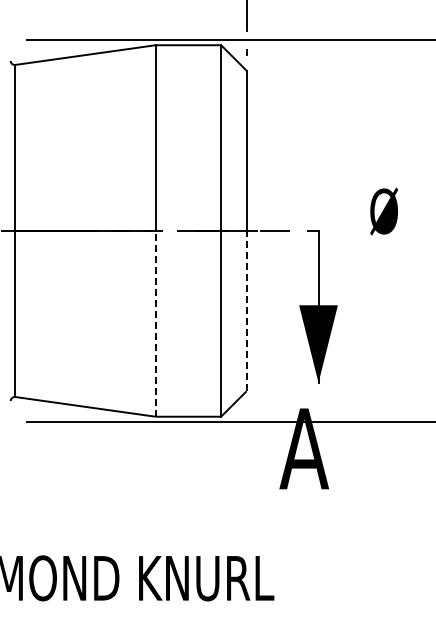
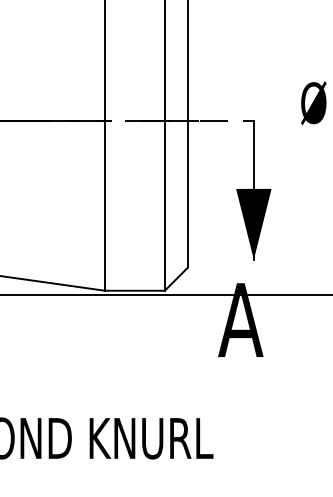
line: (246, 310) -> (188, 193), dashed -> solid
line: (155, 323) -> (104, 205), dashed -> solid

